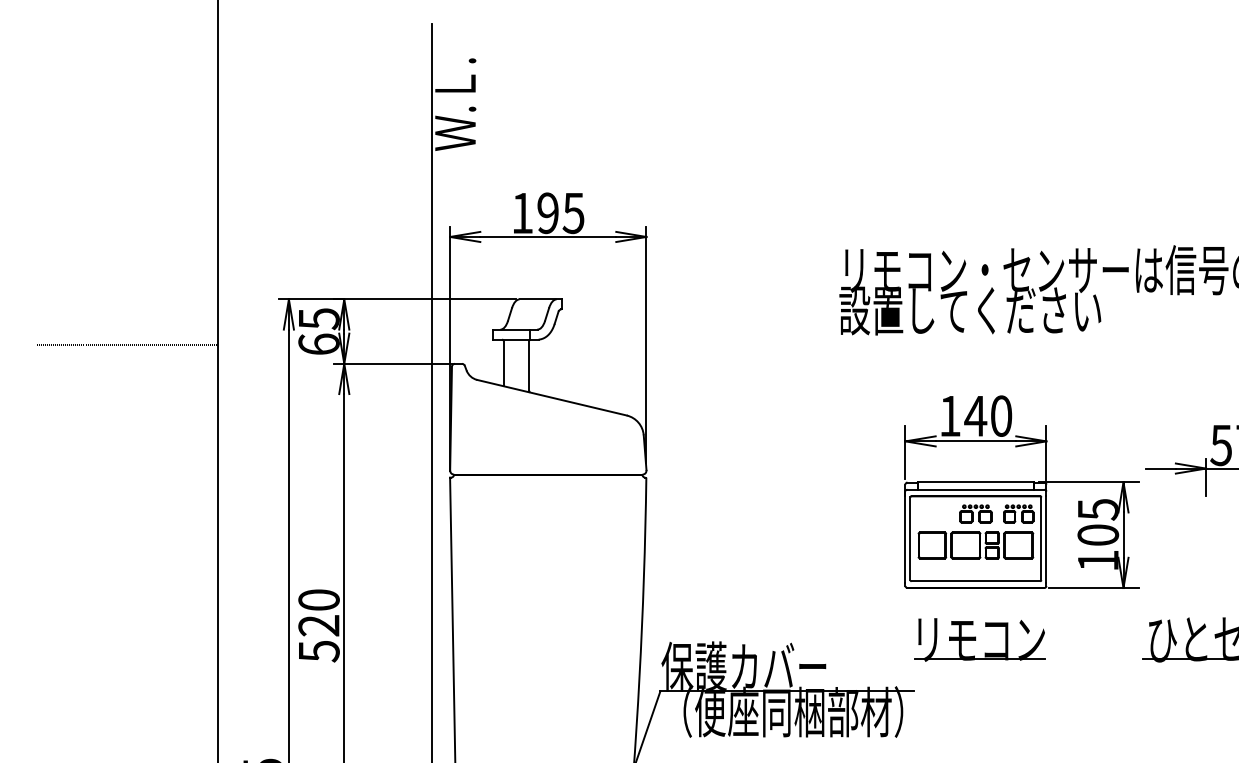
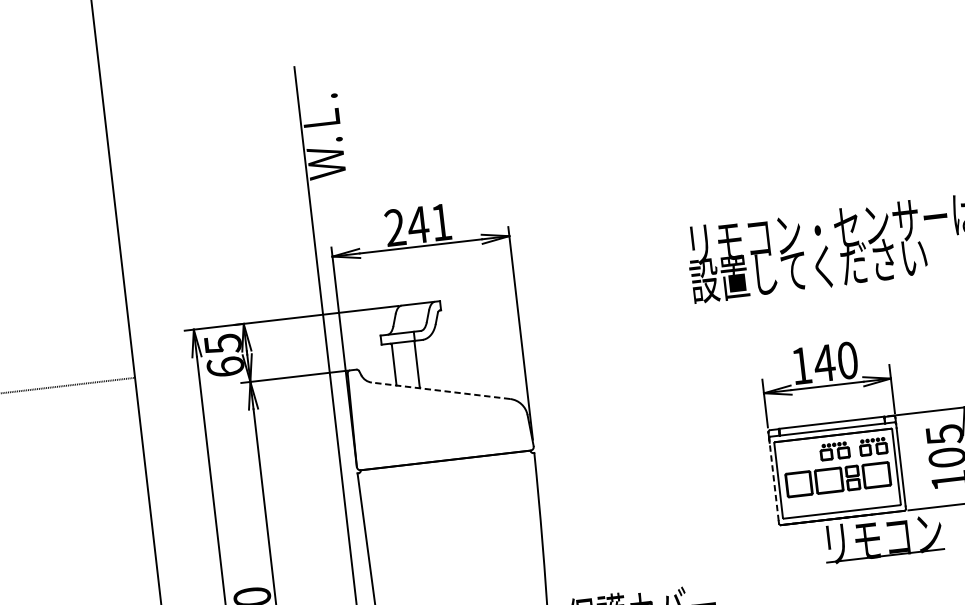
text: (548, 213) -> (418, 225), 195 -> 241
line: (552, 397) -> (441, 390), solid -> dashed
line: (905, 539) -> (774, 481), solid -> dashed
part: (979, 639) -> (882, 538), moved

